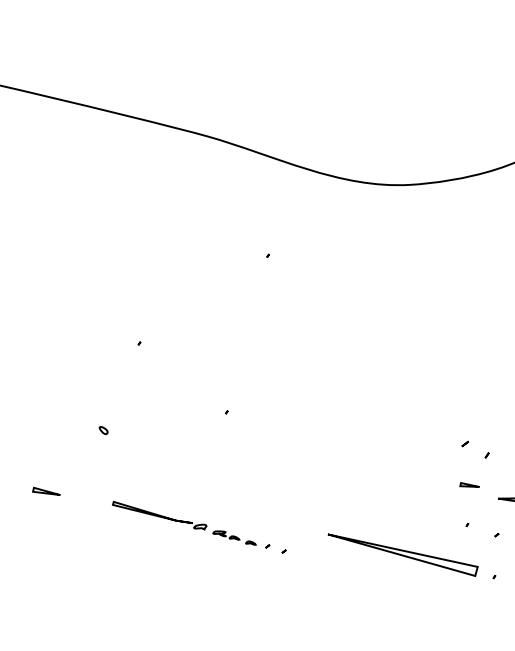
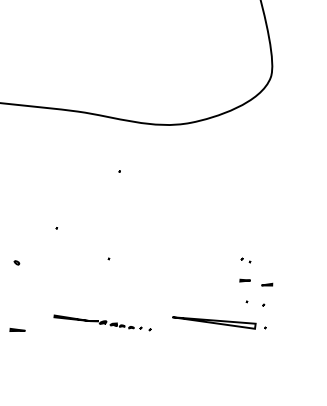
part: (102, 429) -> (16, 262), moved
part: (475, 449) -> (245, 260), size x0.62
part: (46, 490) -> (17, 329), moved

